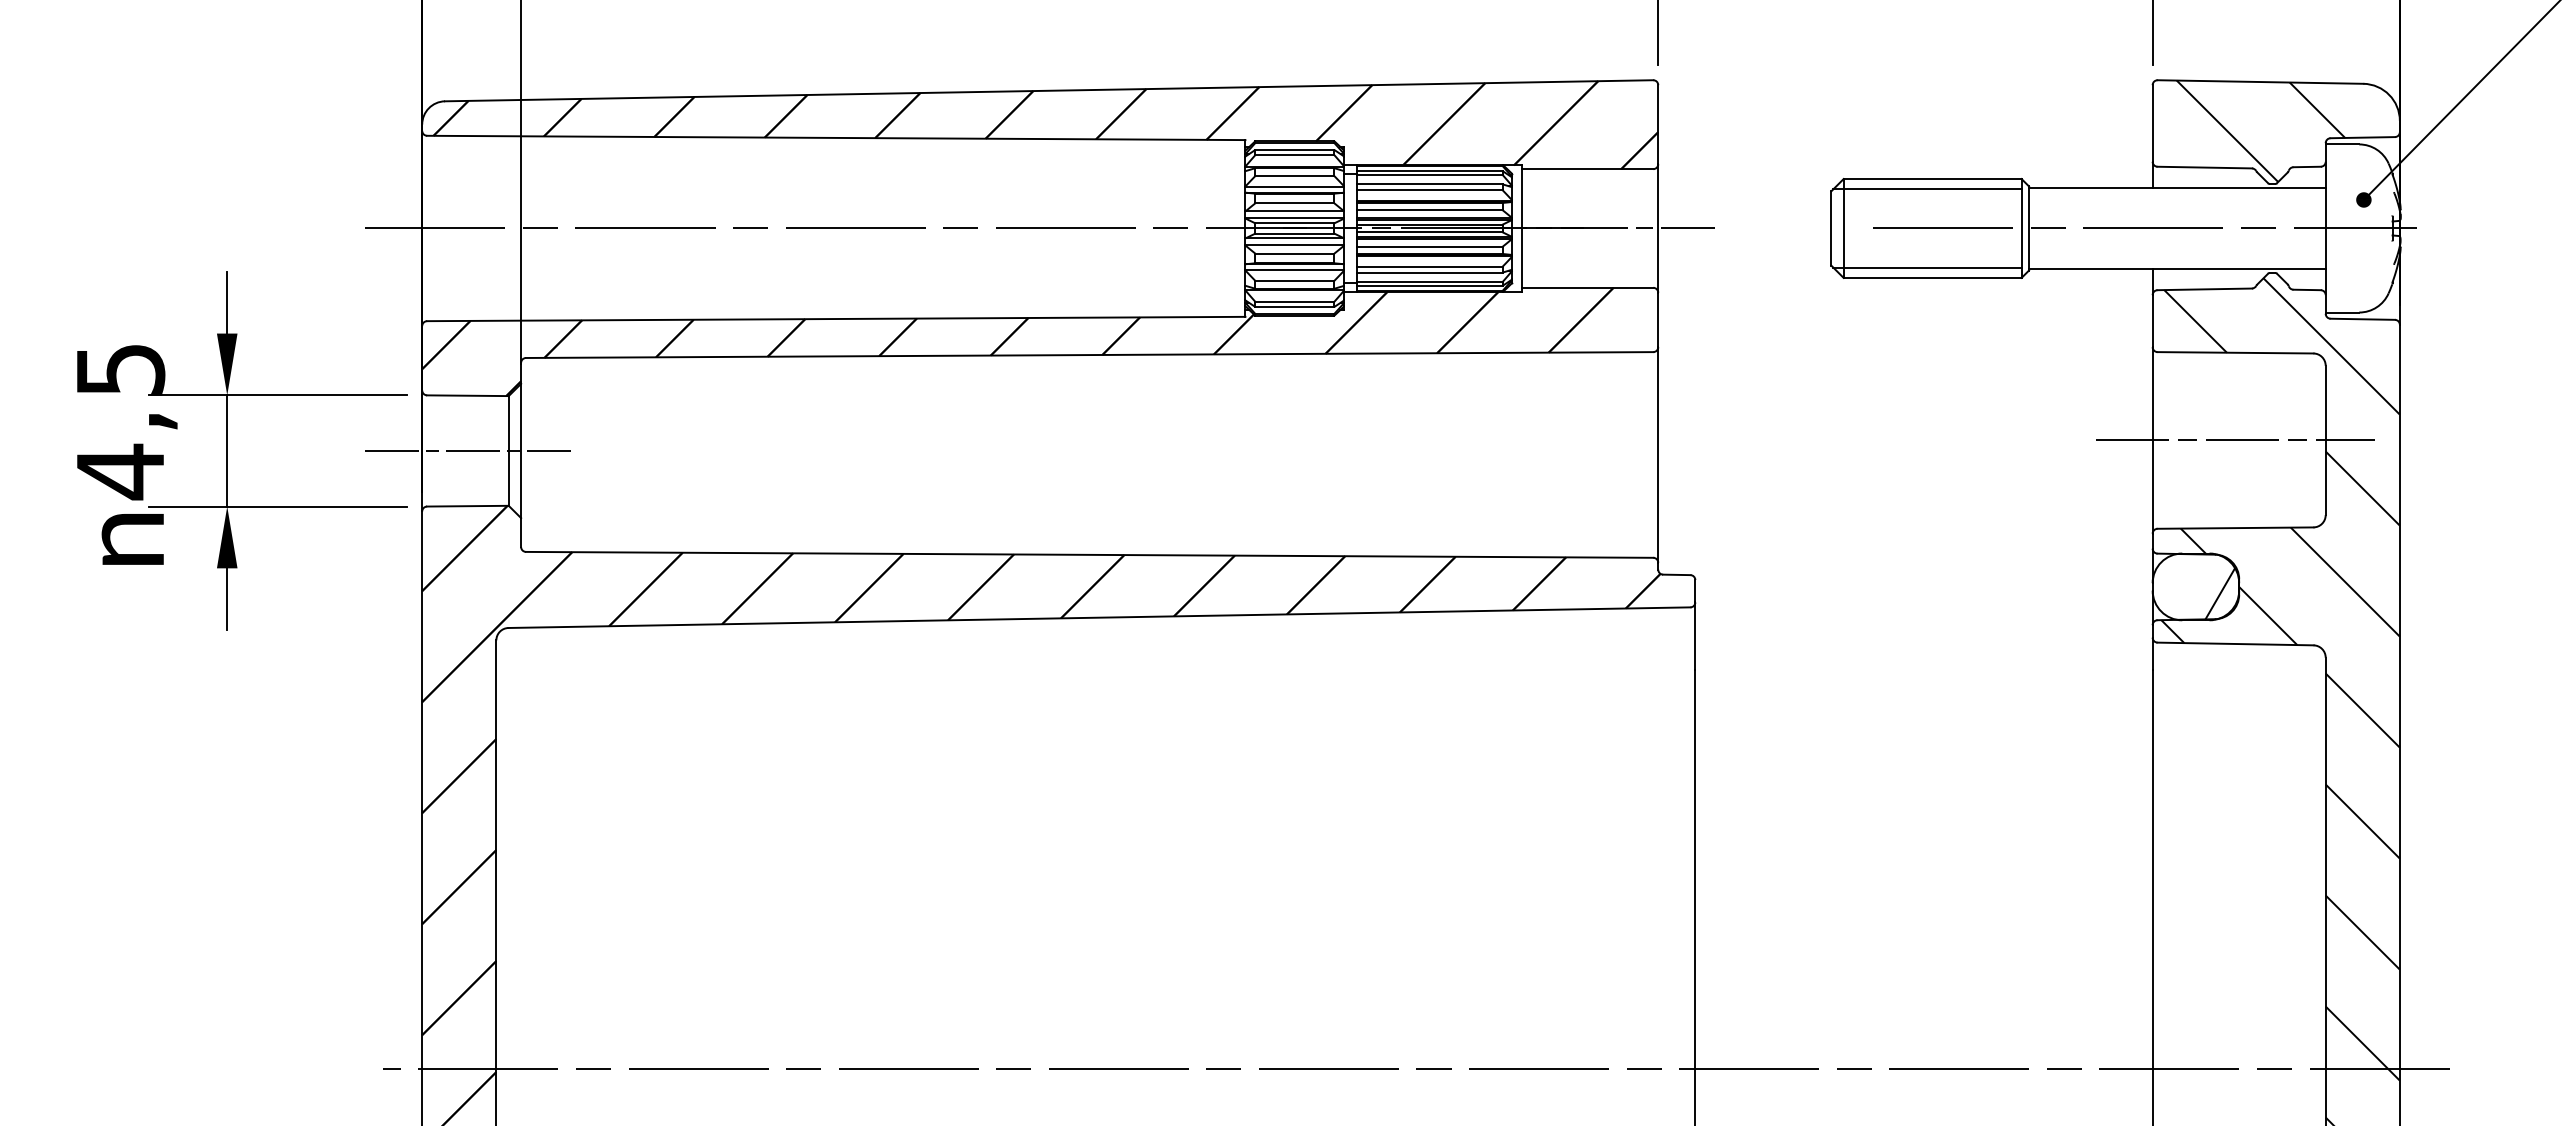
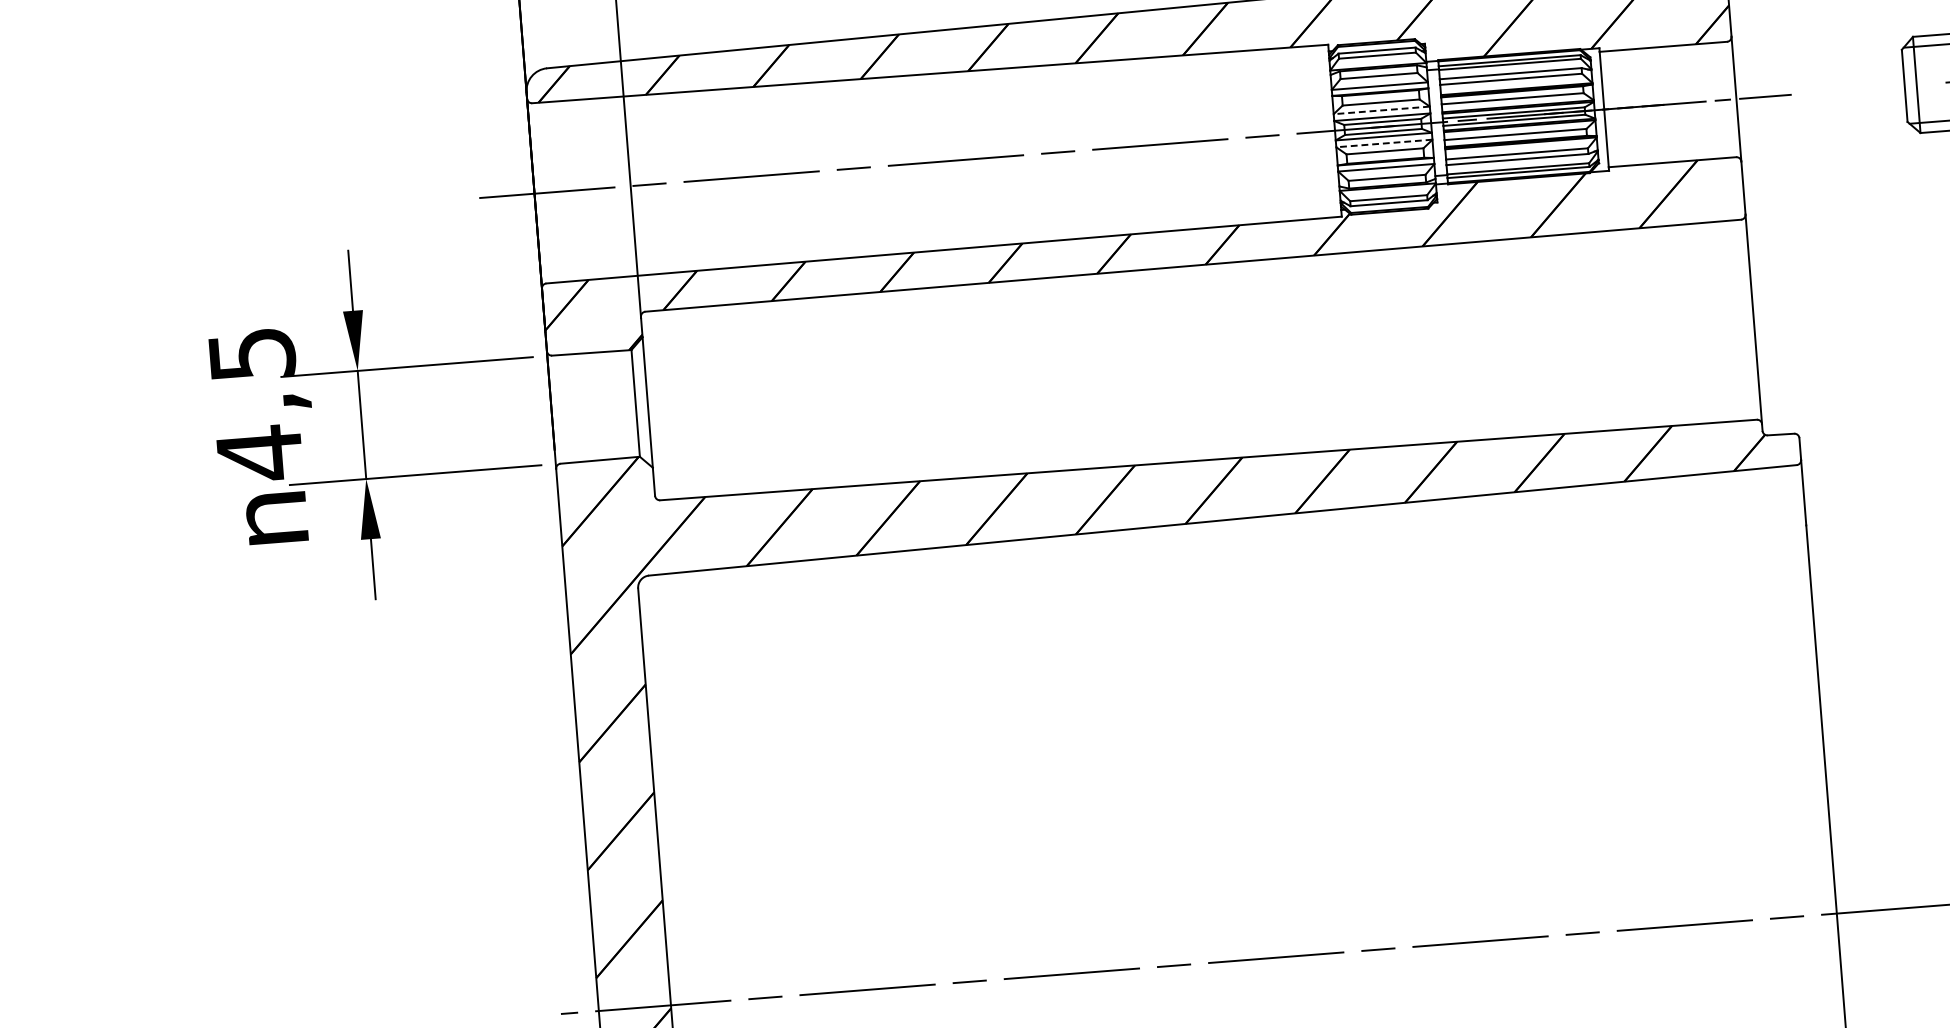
line: (1294, 211) -> (1381, 110), solid -> dashed
line: (1294, 245) -> (1384, 143), solid -> dashed
line: (467, 450) -> (595, 406), removed

